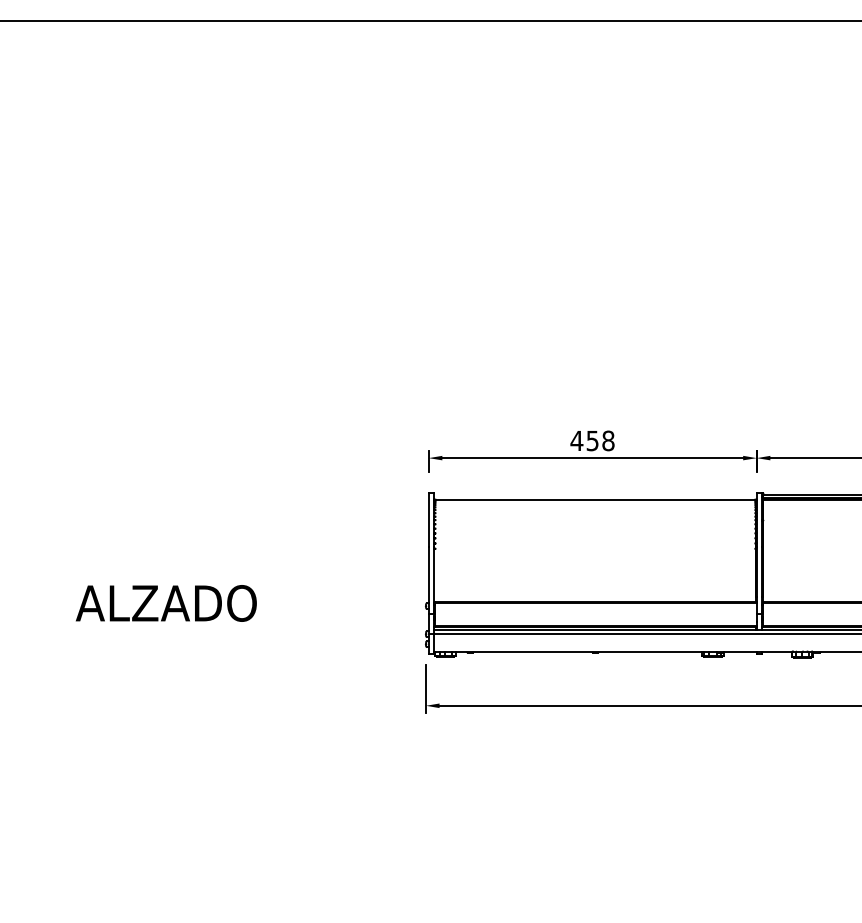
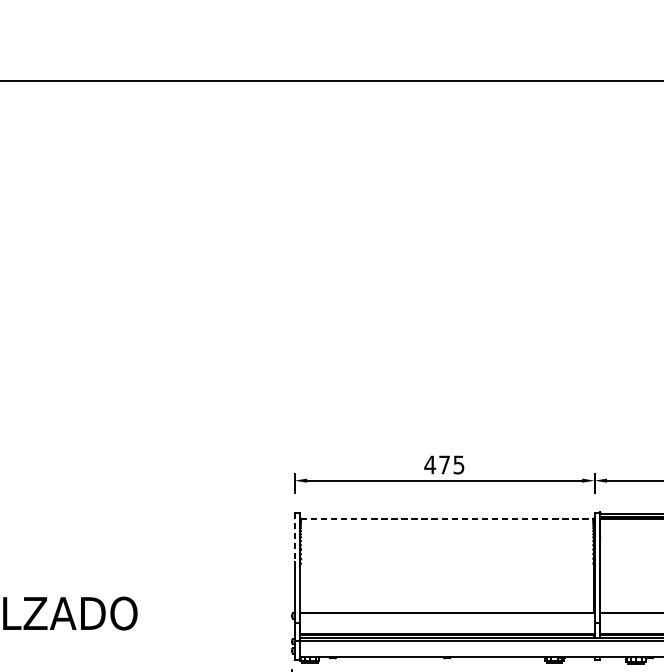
text: (600, 440) -> (451, 464), 458 -> 475
line: (595, 499) -> (447, 518), solid -> dashed
line: (428, 519) -> (294, 536), solid -> dashed

